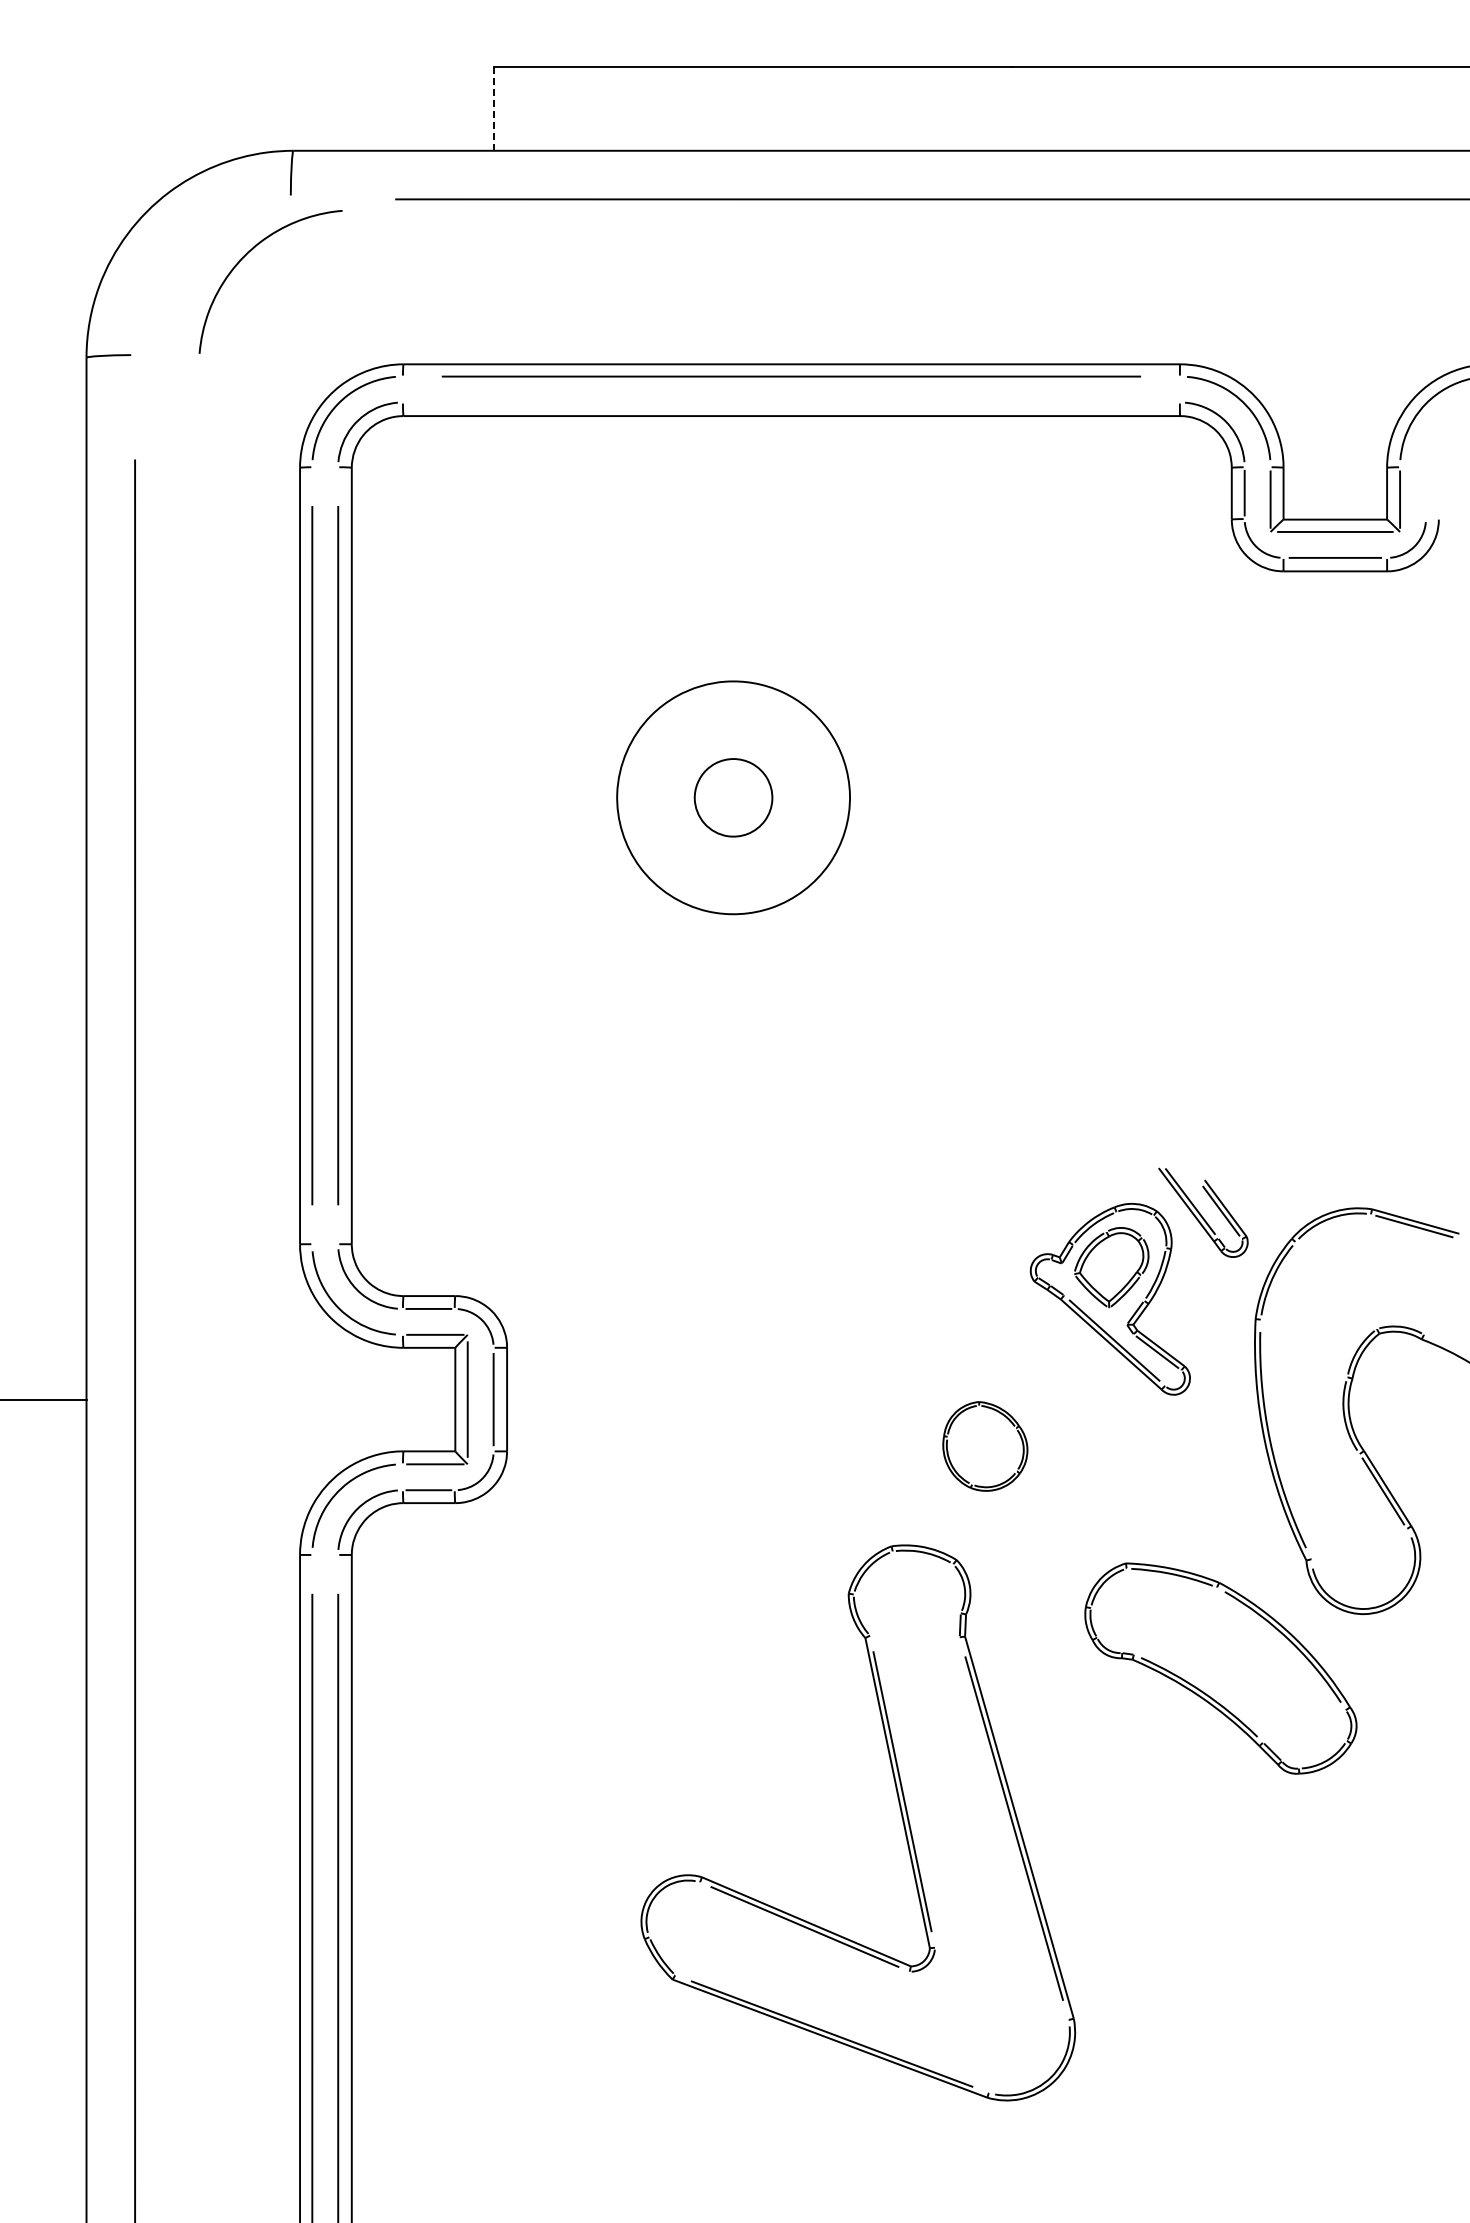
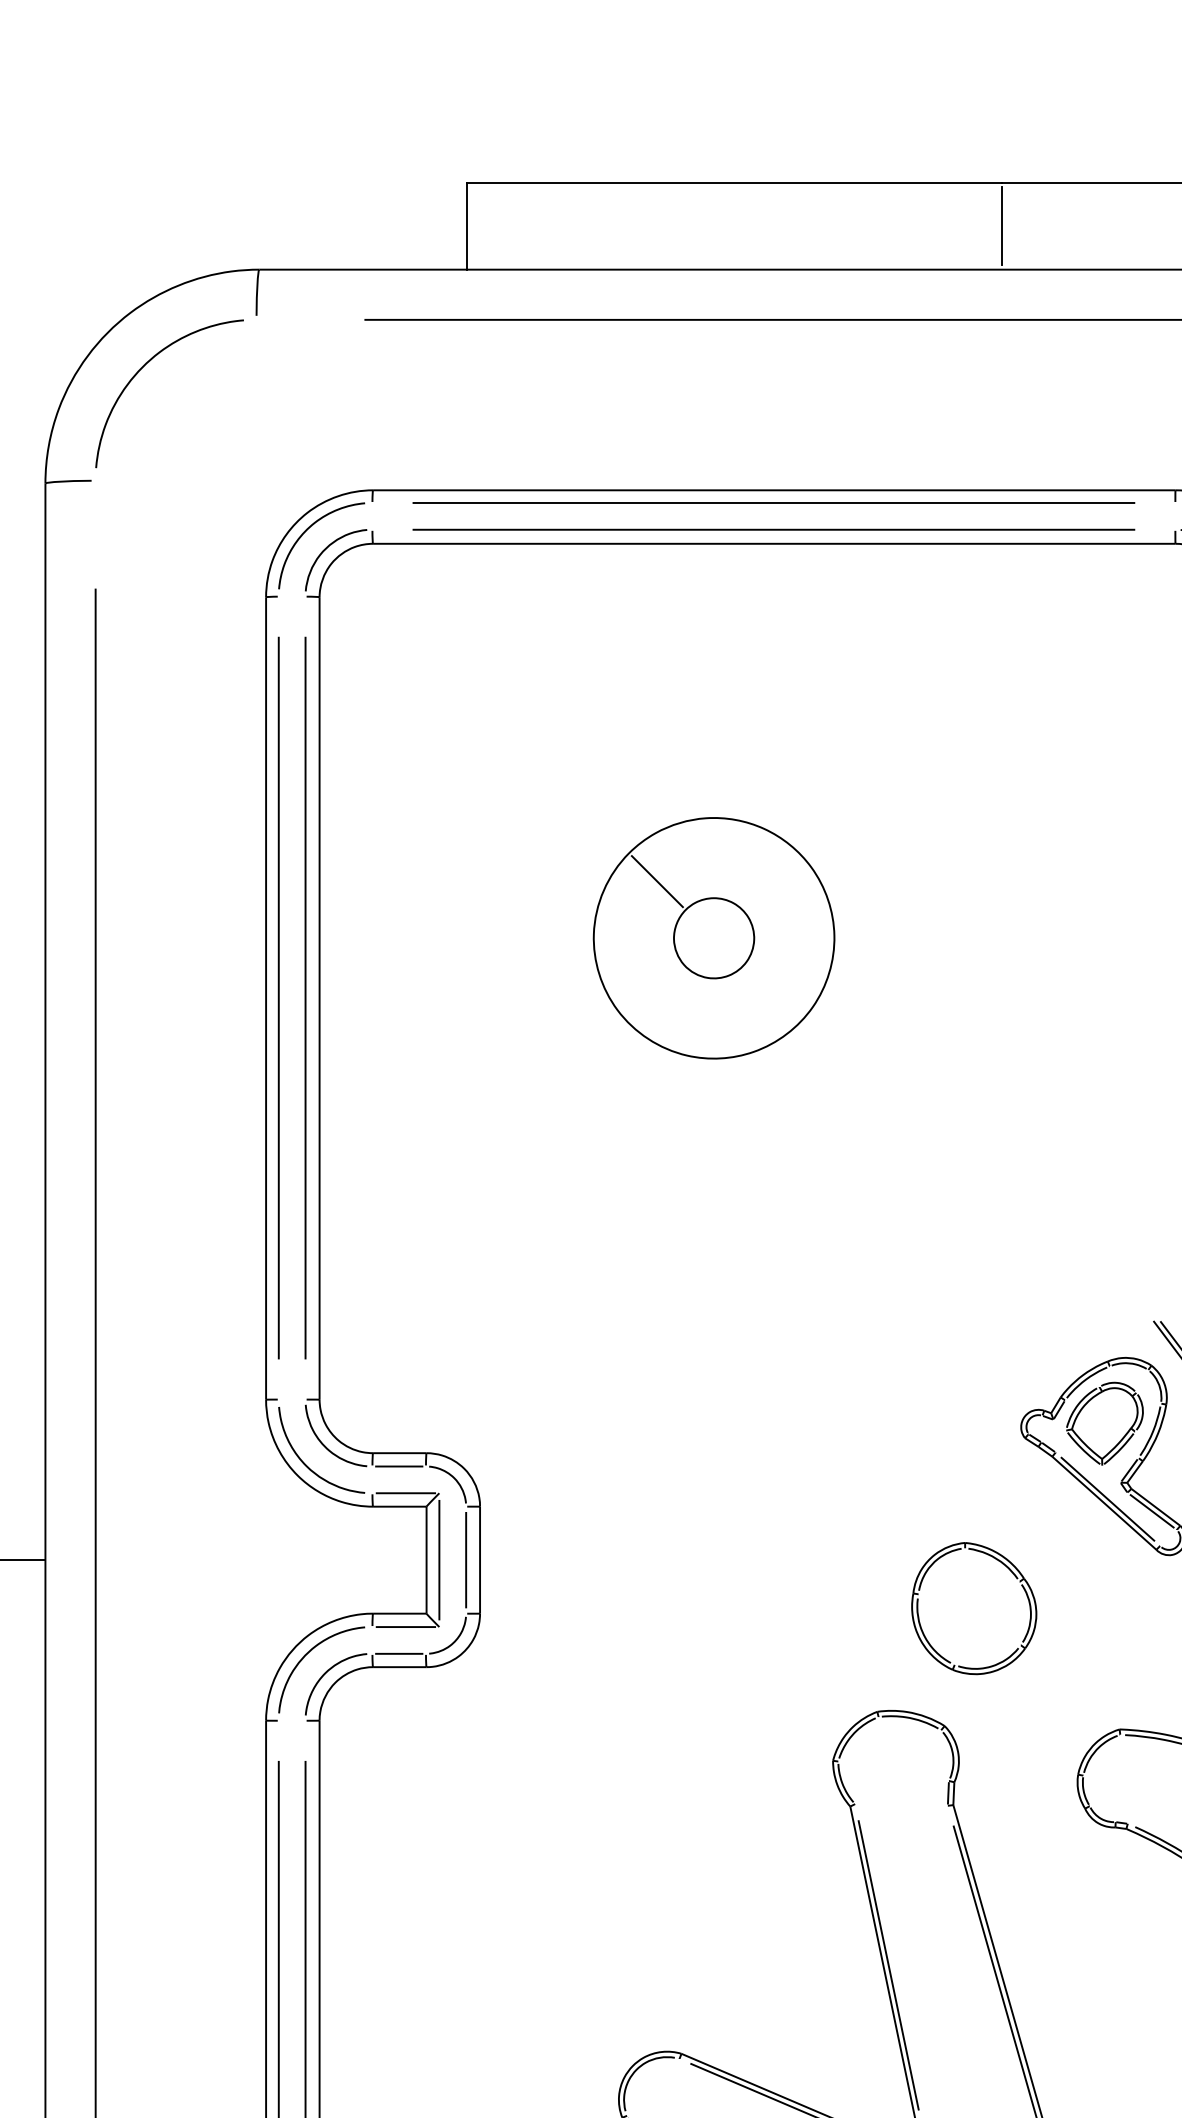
line: (1011, 108) -> (1001, 225), added
line: (494, 109) -> (467, 226), dashed -> solid
curve: (245, 256) -> (143, 367), moved
line: (790, 402) -> (772, 529), added
line: (678, 742) -> (657, 881), added
part: (985, 1446) -> (974, 1608), size x1.43

